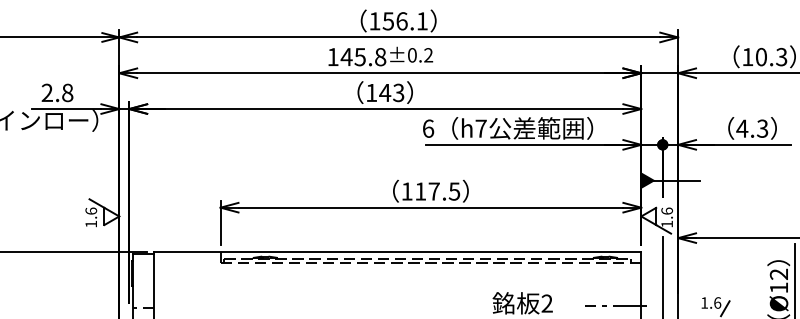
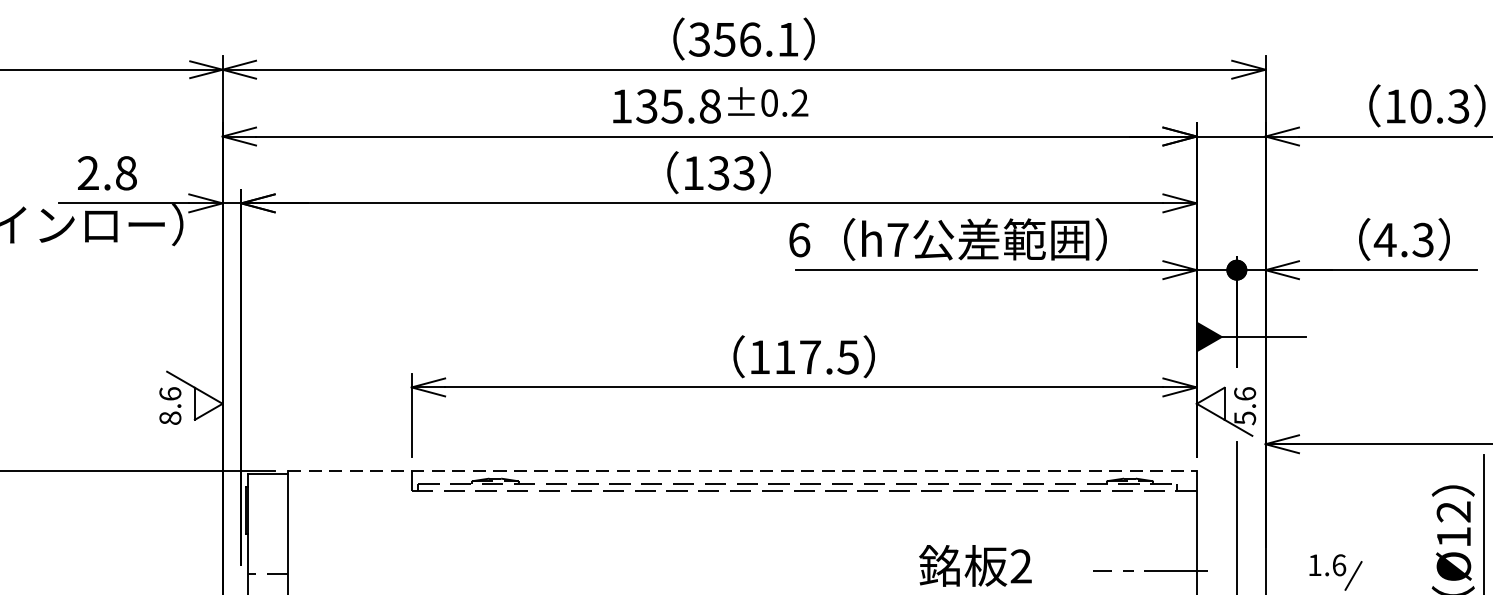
text: (374, 21) -> (698, 39), 156.1 -> 356.1
text: (346, 56) -> (646, 105), 145.8 -> 135.8
text: (385, 92) -> (719, 172), 143 -> 133
text: (91, 223) -> (170, 416), 1.6 -> 8.6
text: (667, 223) -> (1245, 416), 1.6 -> 5.6
line: (398, 252) -> (743, 471), solid -> dashed

